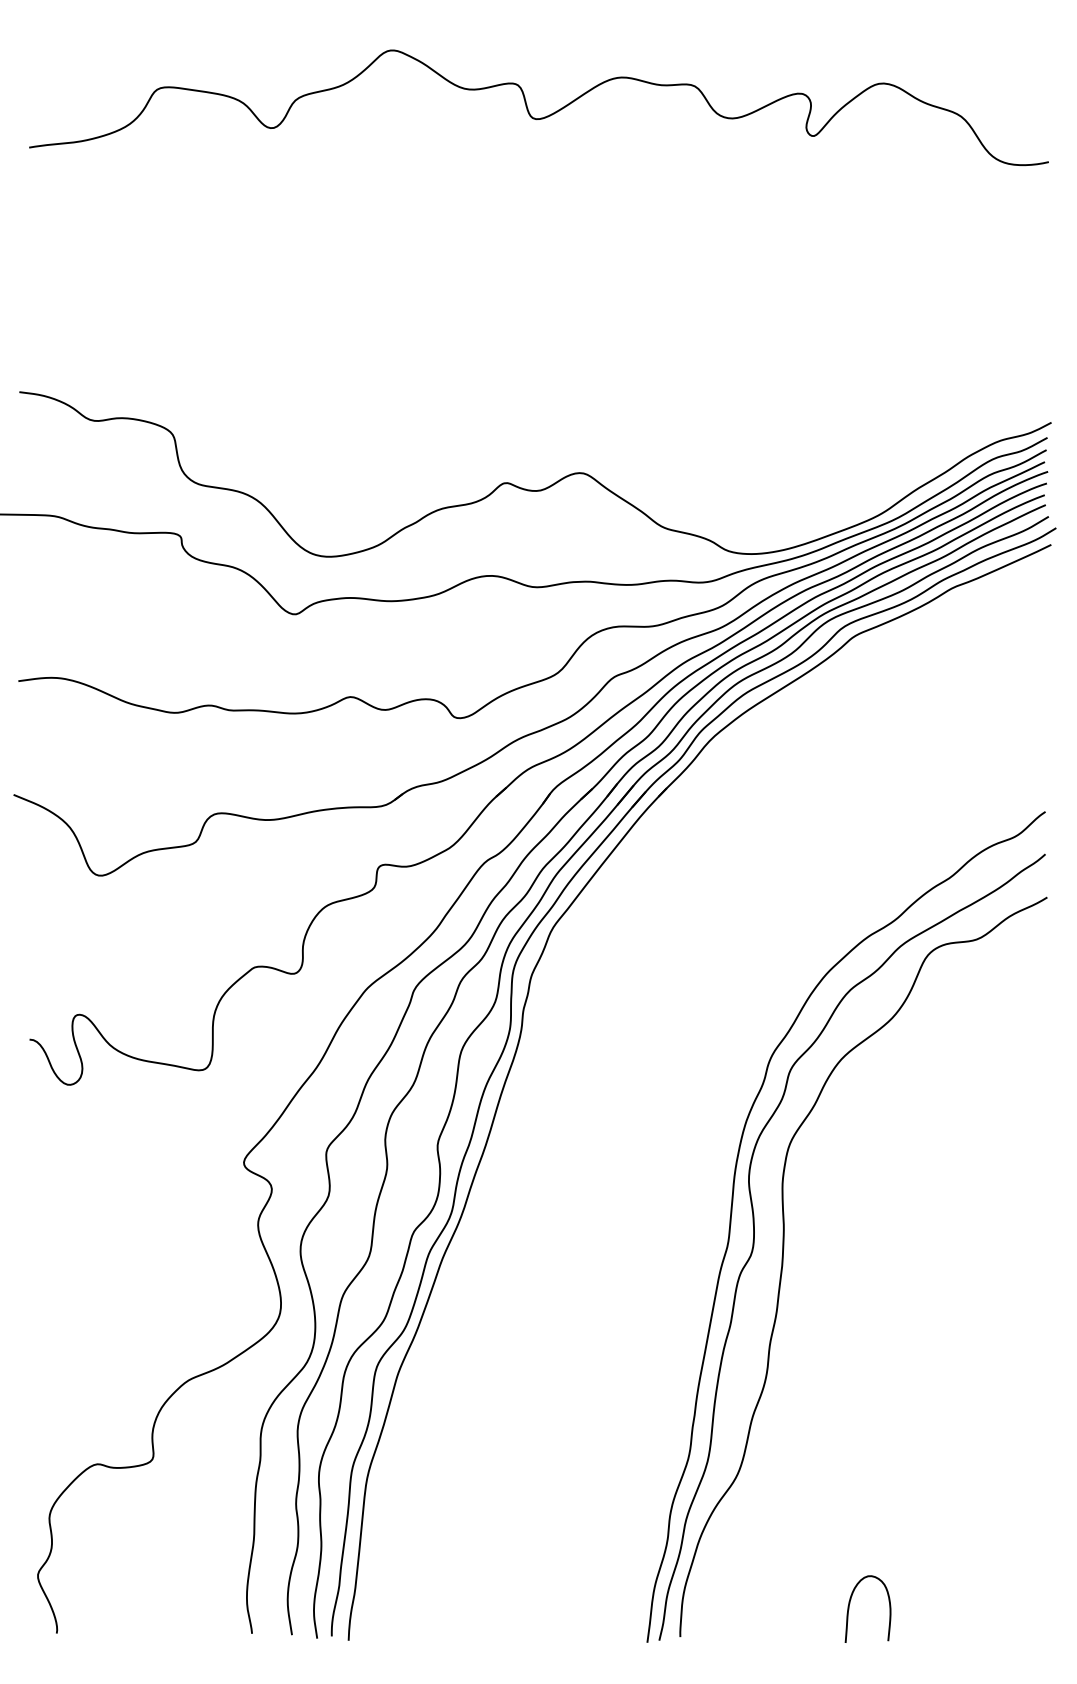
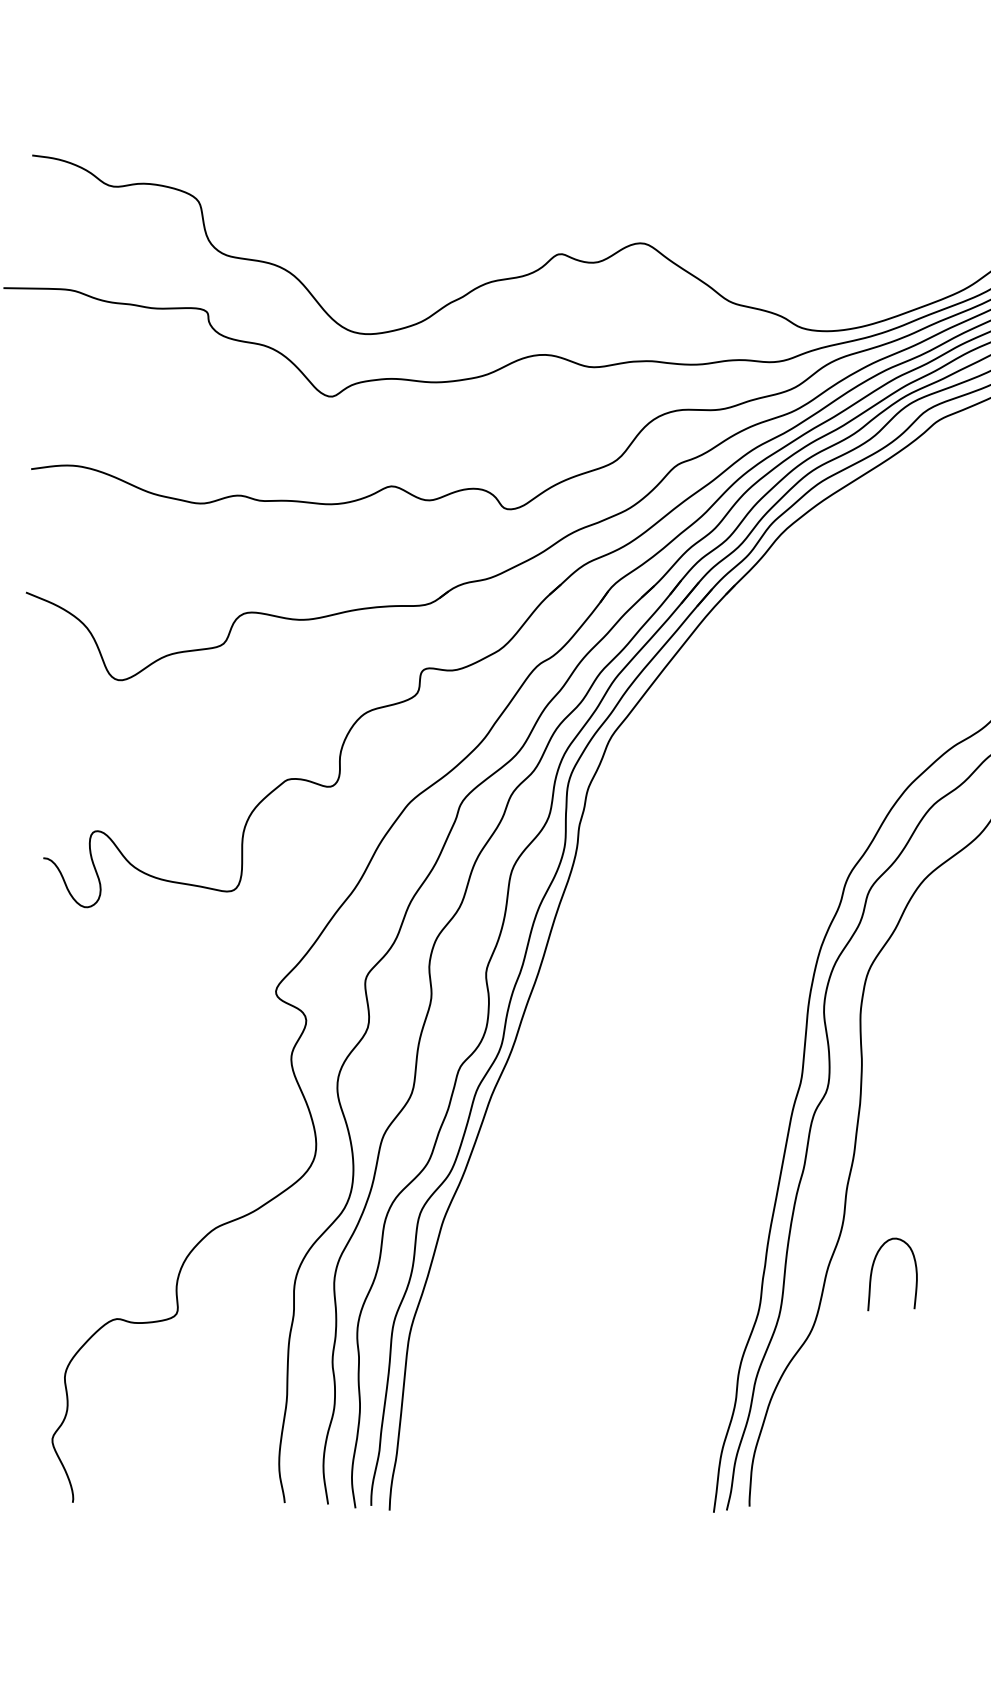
curve: (850, 1603) -> (873, 1268), moved

